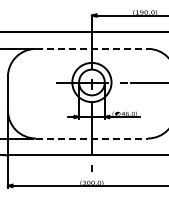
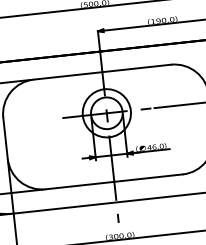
line: (92, 48) -> (103, 71), dashed -> solid
line: (92, 138) -> (114, 181), dashed -> solid

